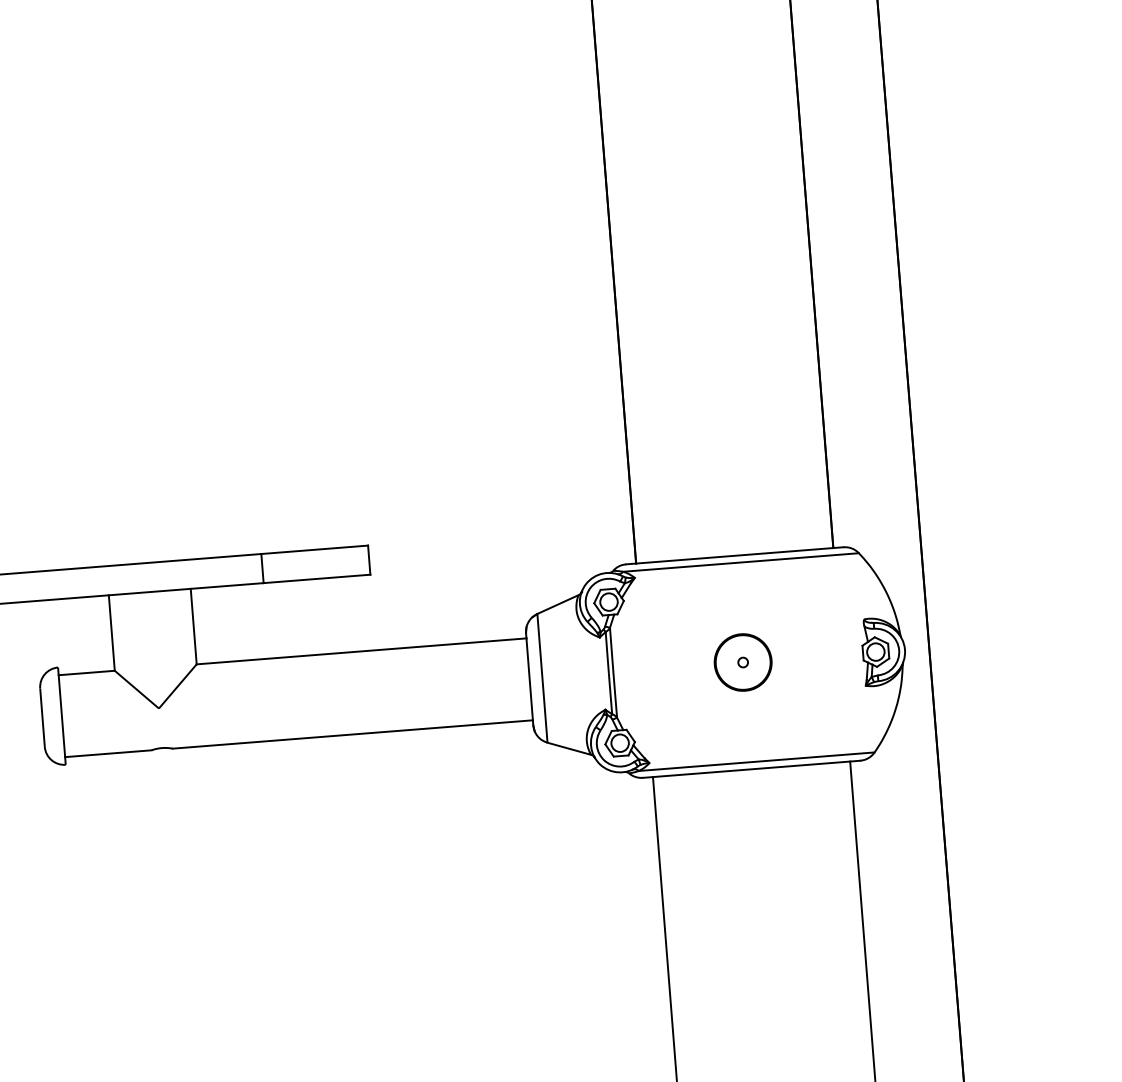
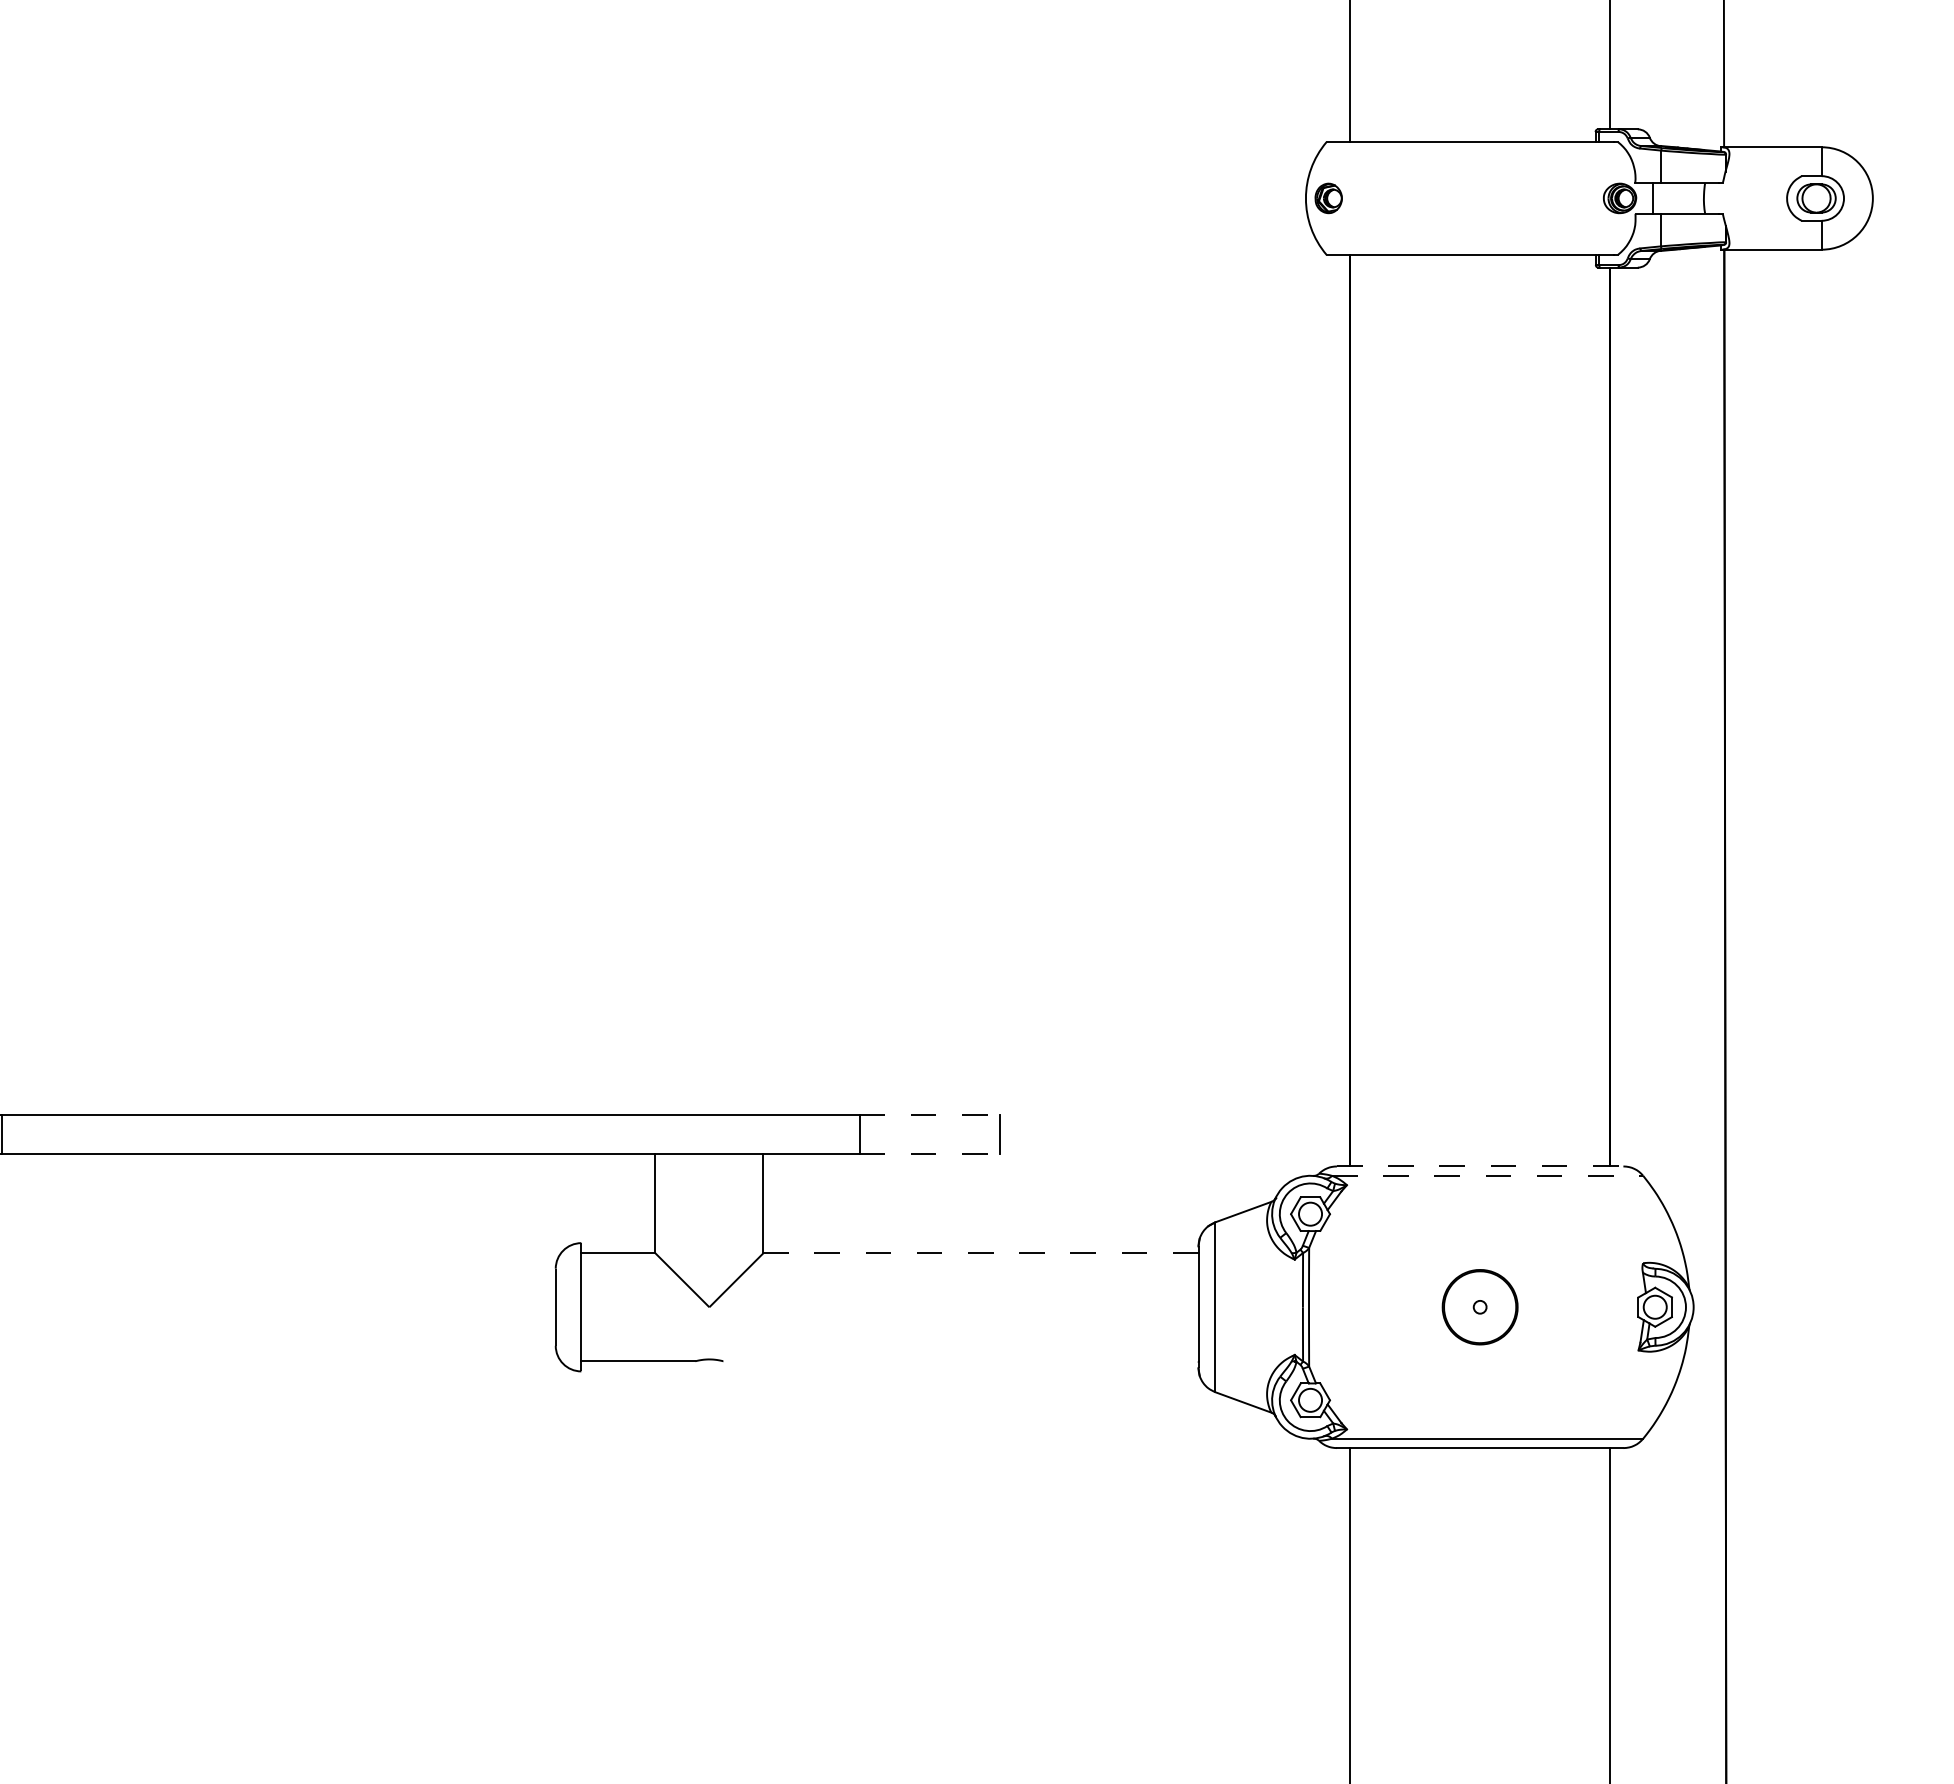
line: (315, 549) -> (930, 1115), solid -> dashed
line: (735, 555) -> (1480, 1166), solid -> dashed
line: (740, 562) -> (1487, 1175), solid -> dashed
line: (317, 578) -> (930, 1153), solid -> dashed
line: (361, 651) -> (980, 1253), solid -> dashed
line: (352, 734) -> (960, 1361), removed

